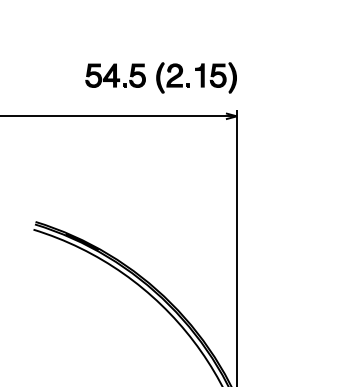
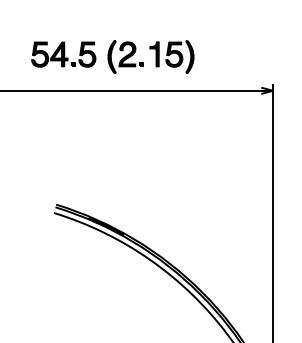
part: (160, 77) -> (112, 56), moved

